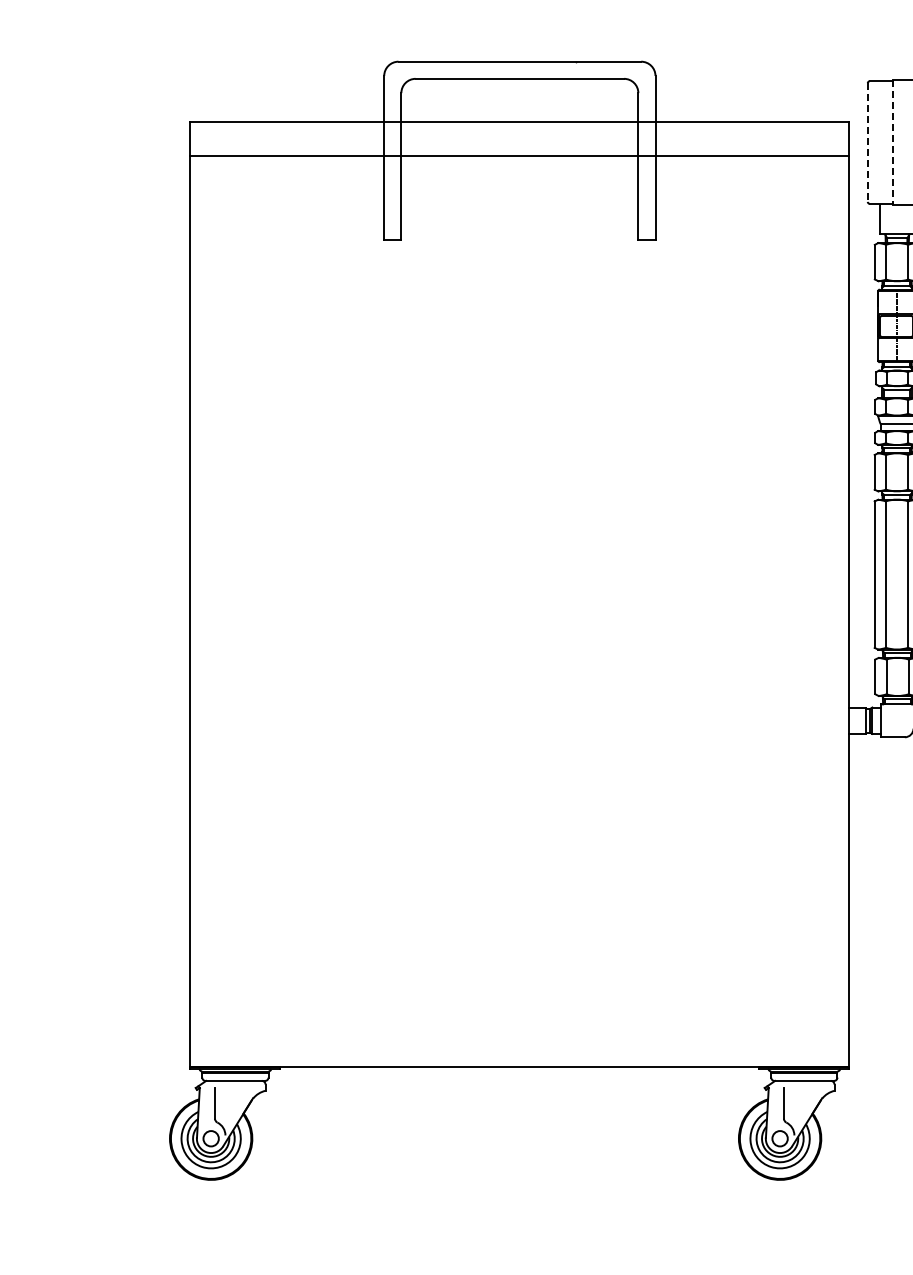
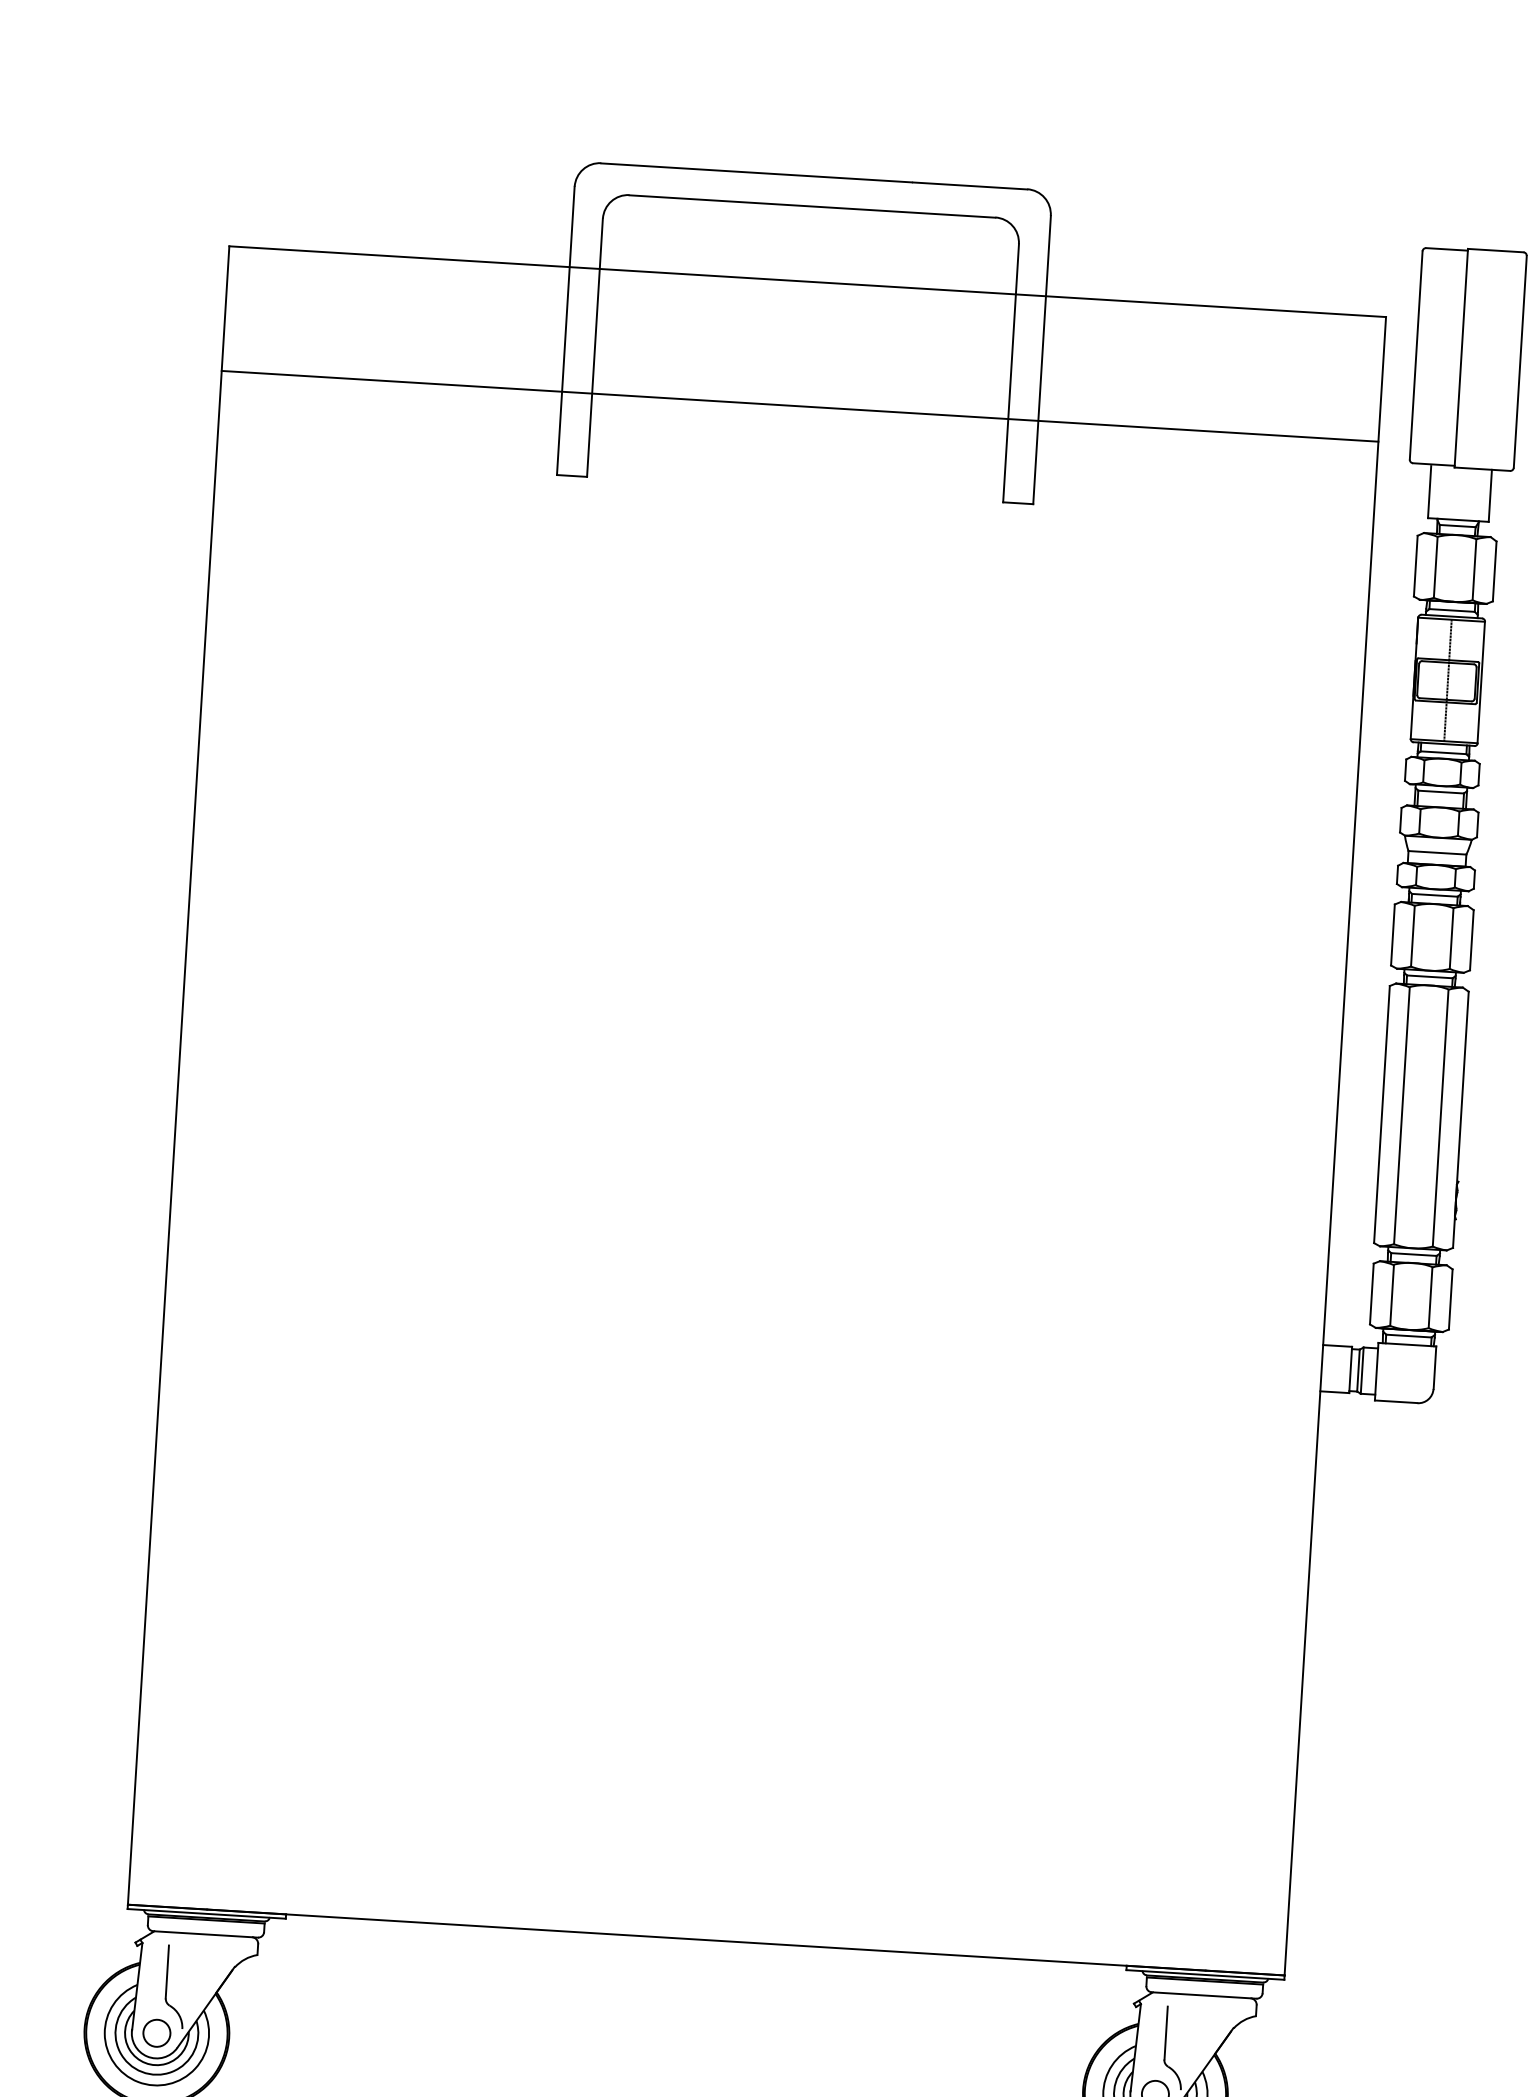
line: (867, 143) -> (1415, 357), dashed -> solid
line: (893, 143) -> (1461, 359), dashed -> solid
line: (519, 155) -> (799, 405), moved

